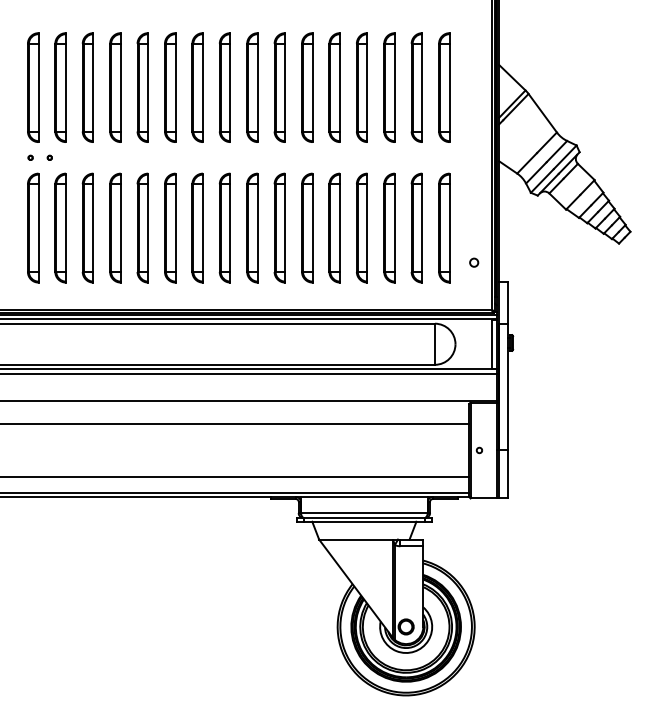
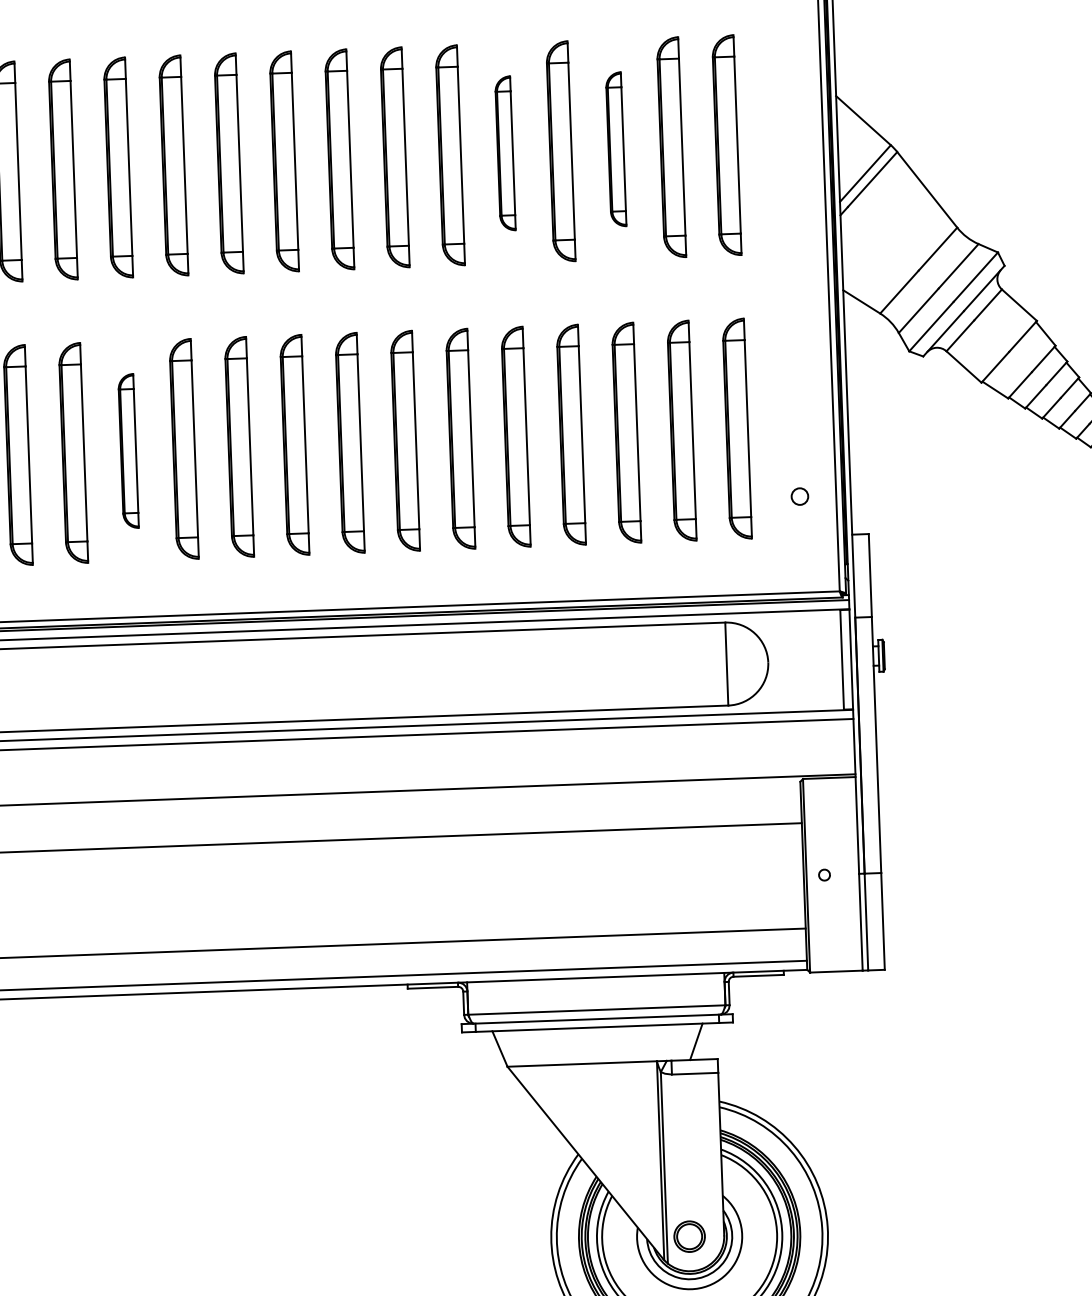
part: (334, 87) -> (505, 153), size x0.7
part: (389, 87) -> (616, 149), size x0.7
part: (142, 227) -> (127, 450), size x0.7

